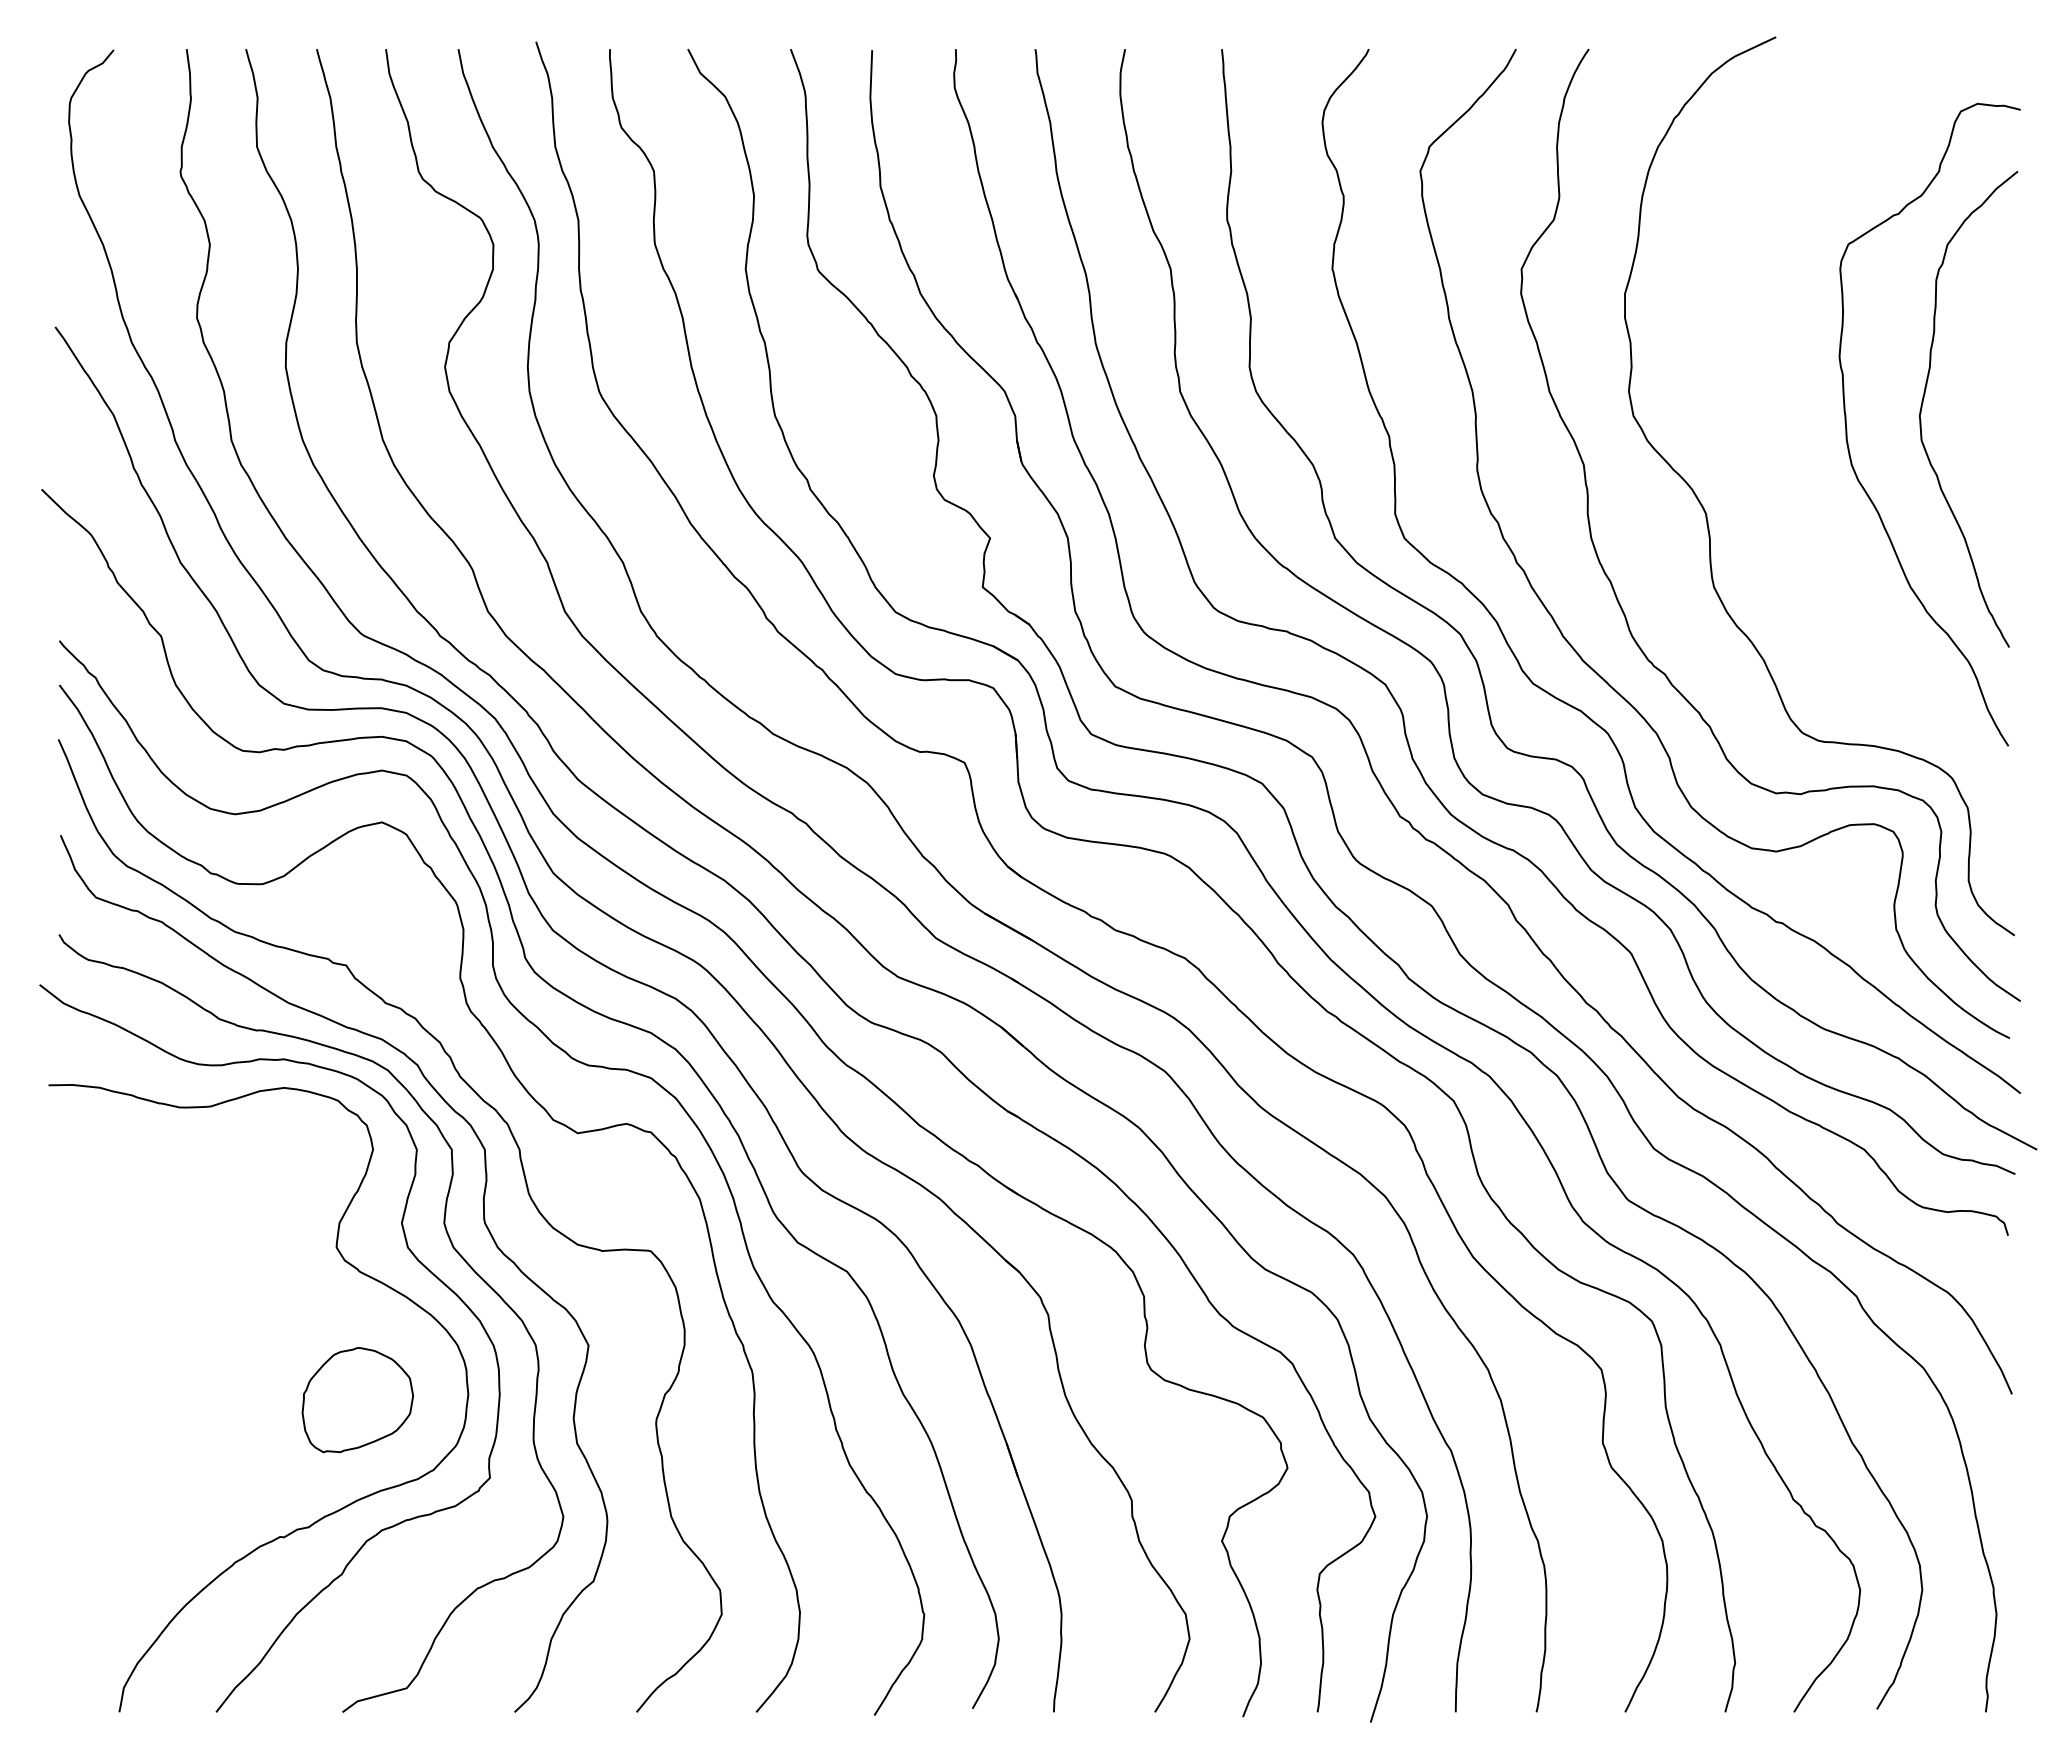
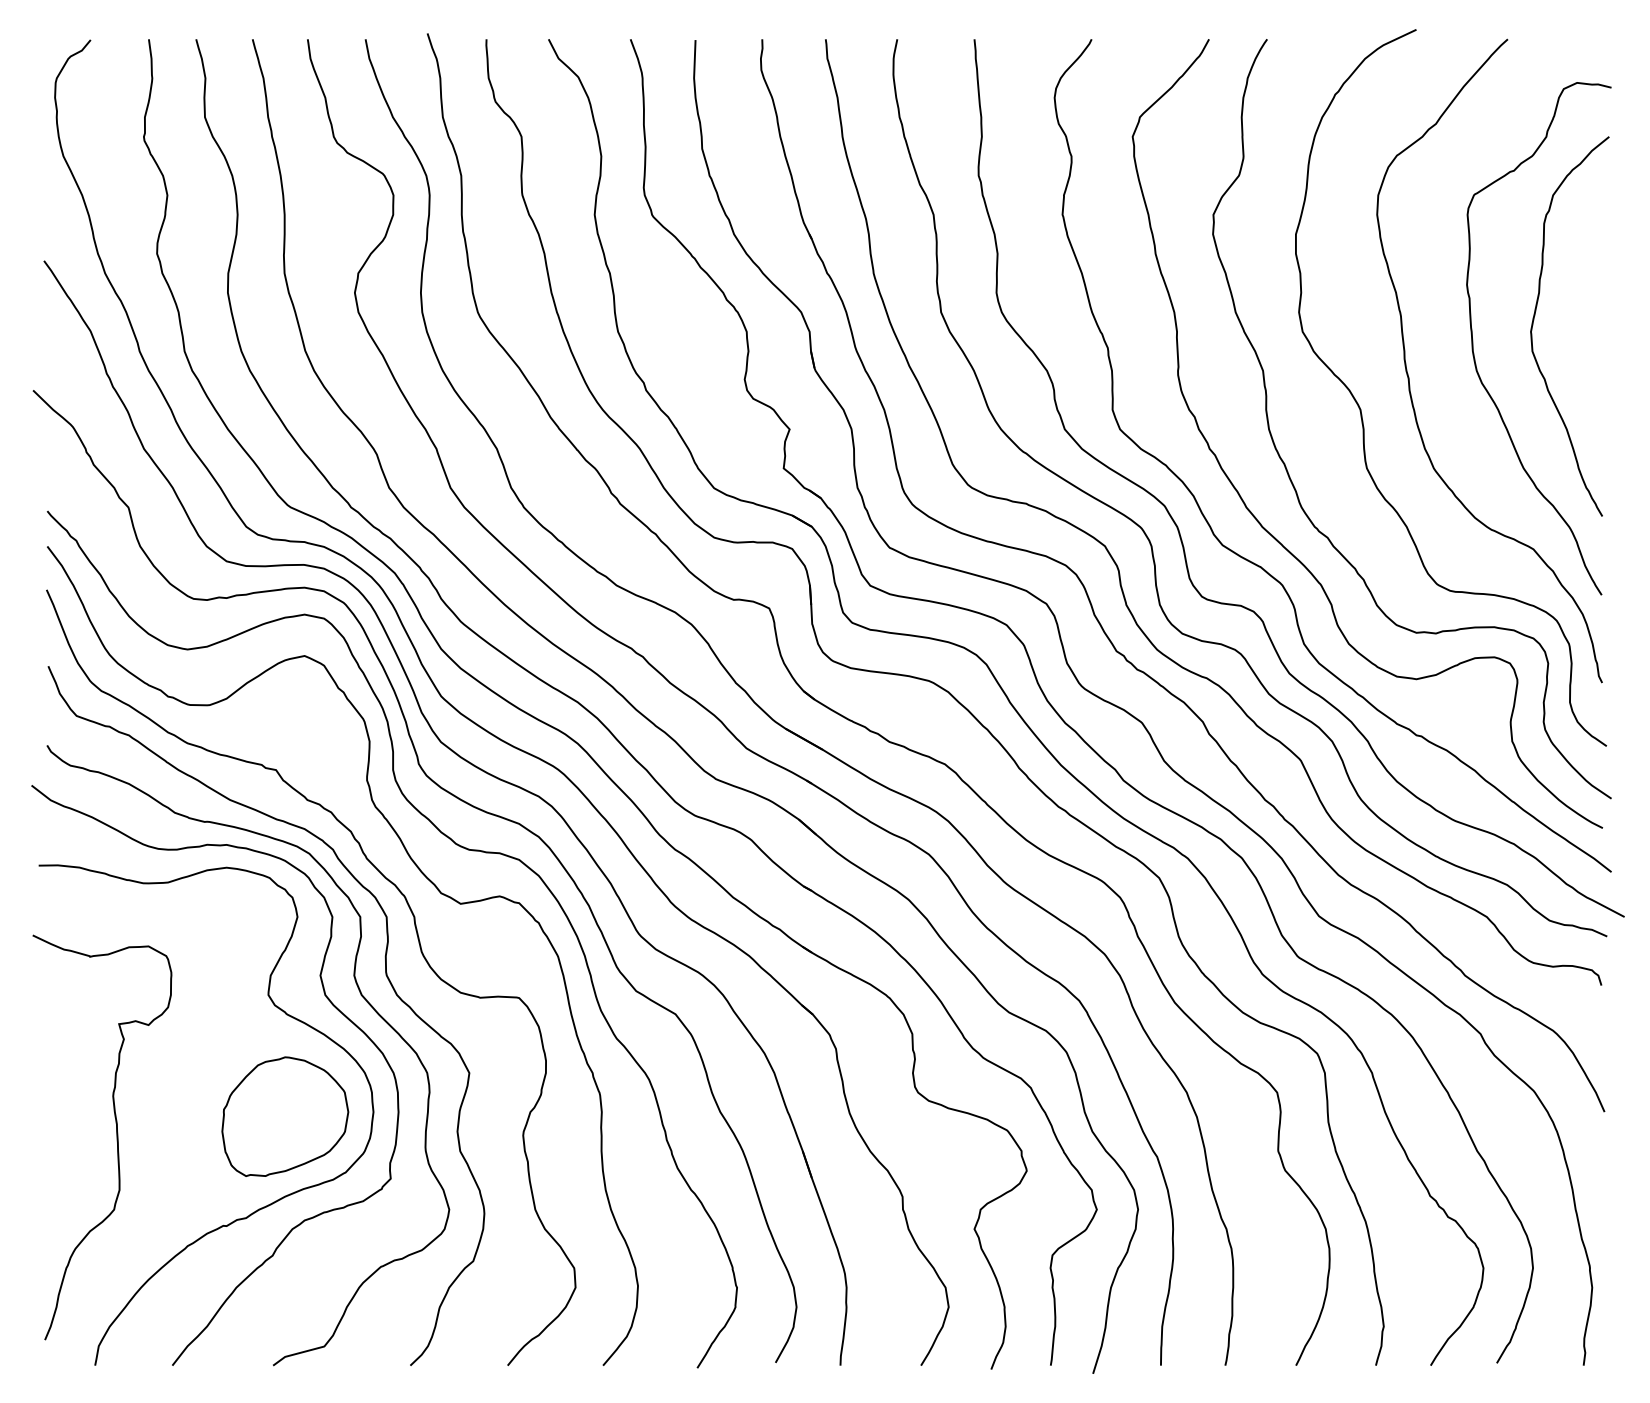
curve: (1767, 474) -> (1409, 378), added
part: (357, 1399) -> (285, 1116), size x1.43
curve: (146, 1426) -> (116, 1137), added

